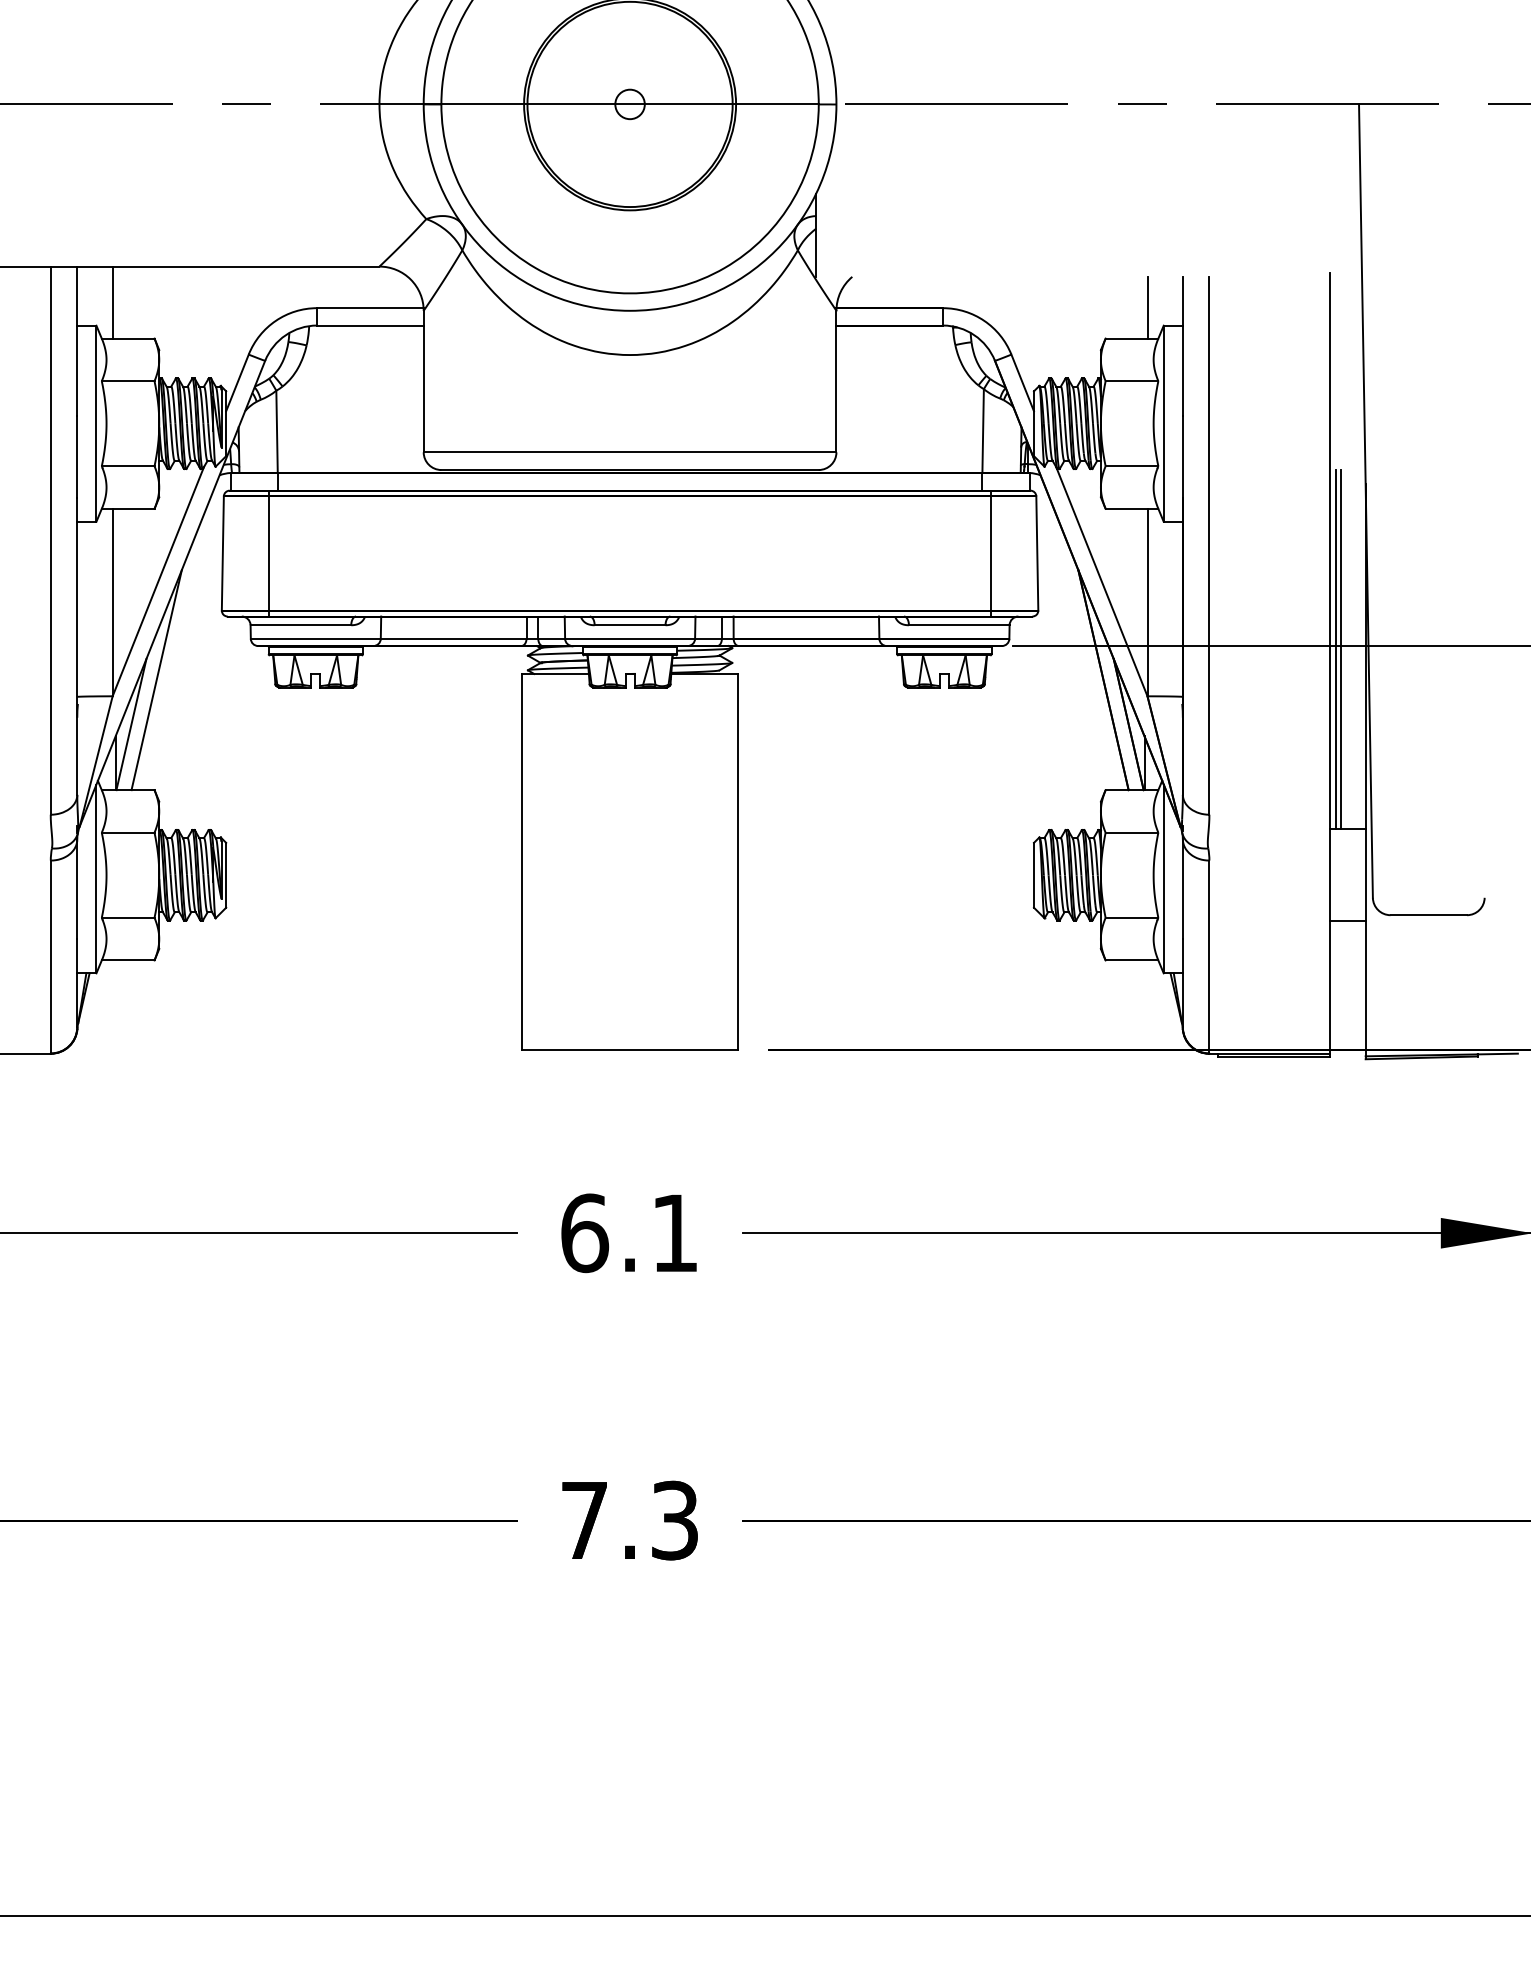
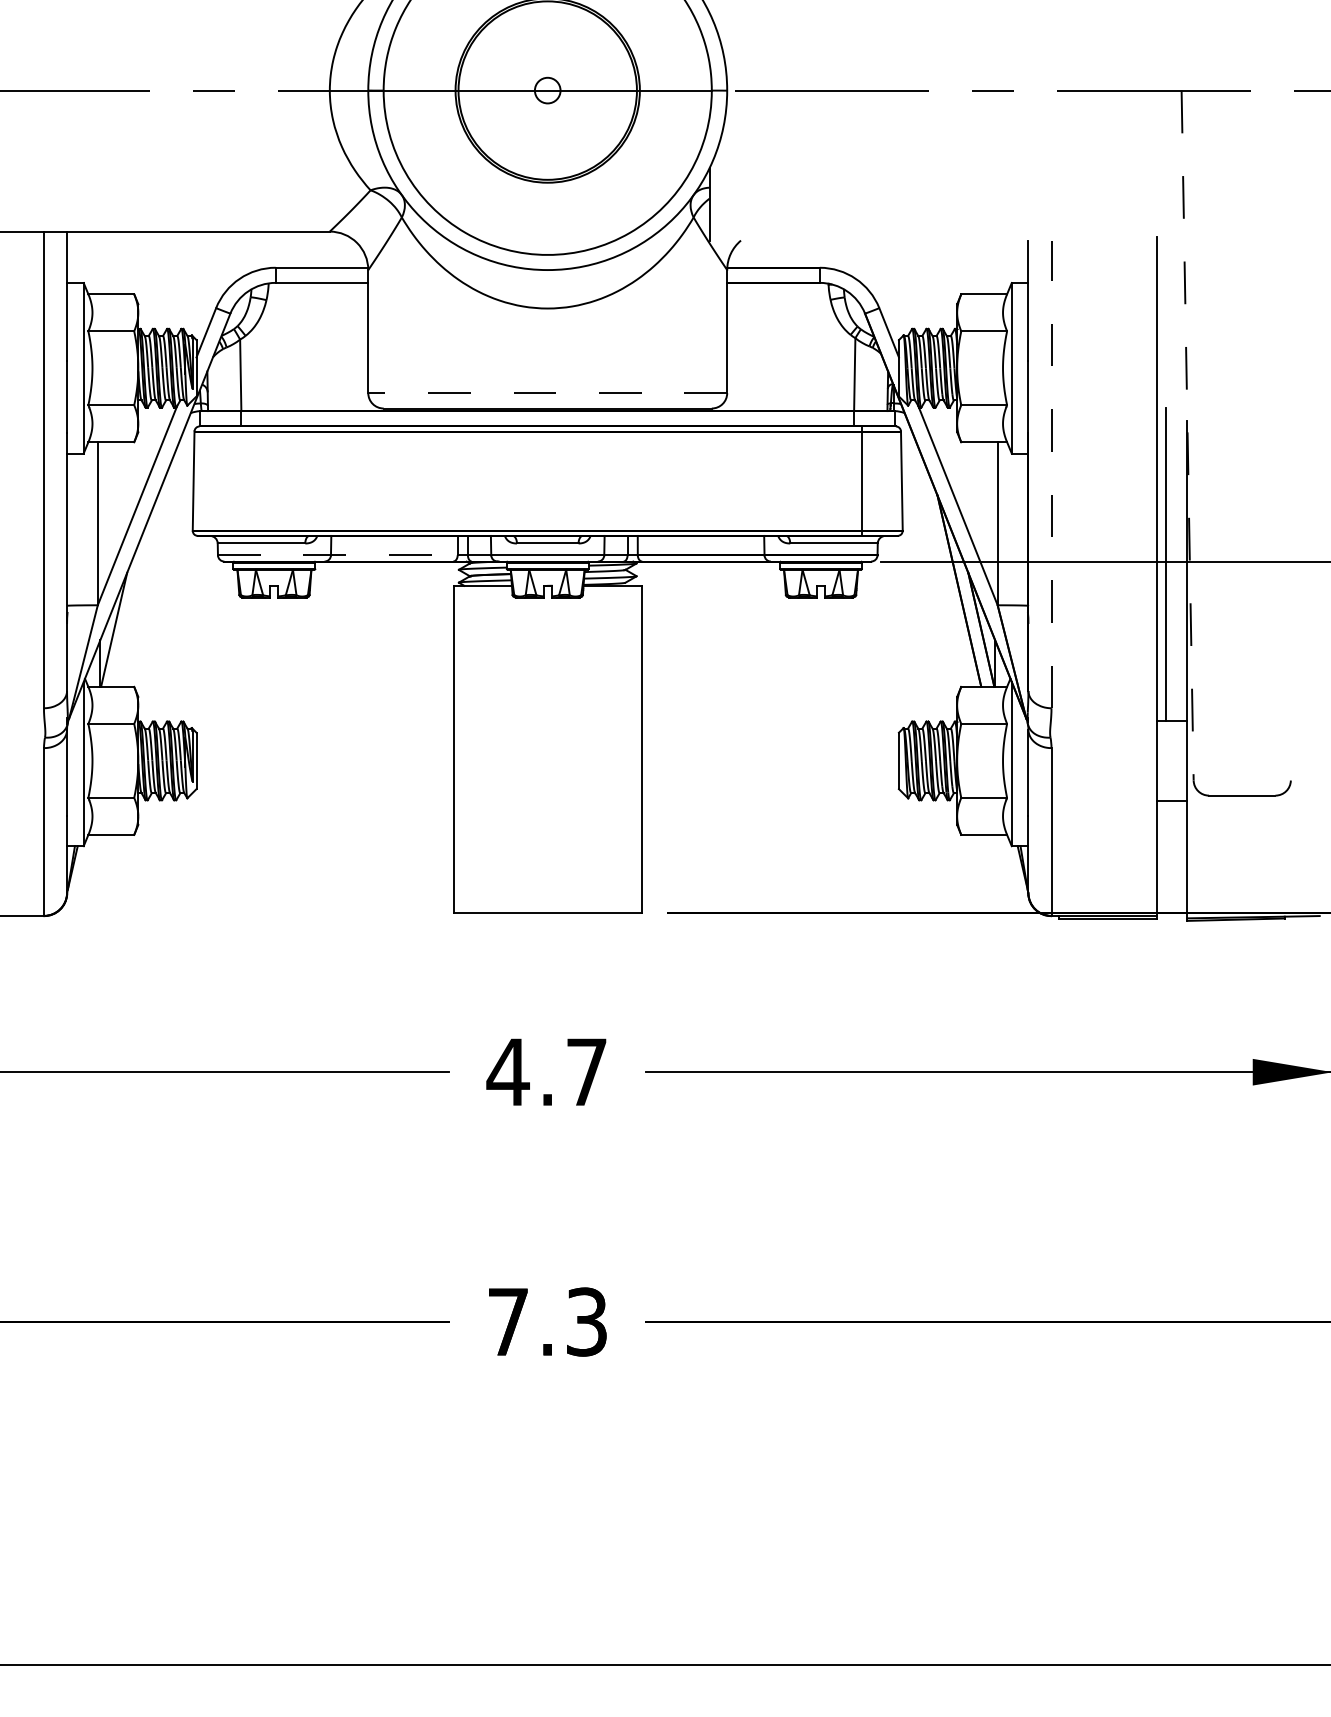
line: (112, 302) -> (97, 262), removed
line: (1147, 307) -> (997, 267), removed
line: (629, 452) -> (547, 393), solid -> dashed
line: (1365, 501) -> (1187, 435), solid -> dashed
line: (1209, 545) -> (1051, 474), solid -> dashed
line: (268, 552) -> (233, 480), removed
line: (388, 639) -> (337, 555), solid -> dashed
line: (1335, 649) -> (1161, 564), removed
line: (156, 679) -> (135, 590), removed
text: (628, 1232) -> (546, 1071), 6.1 -> 4.7

